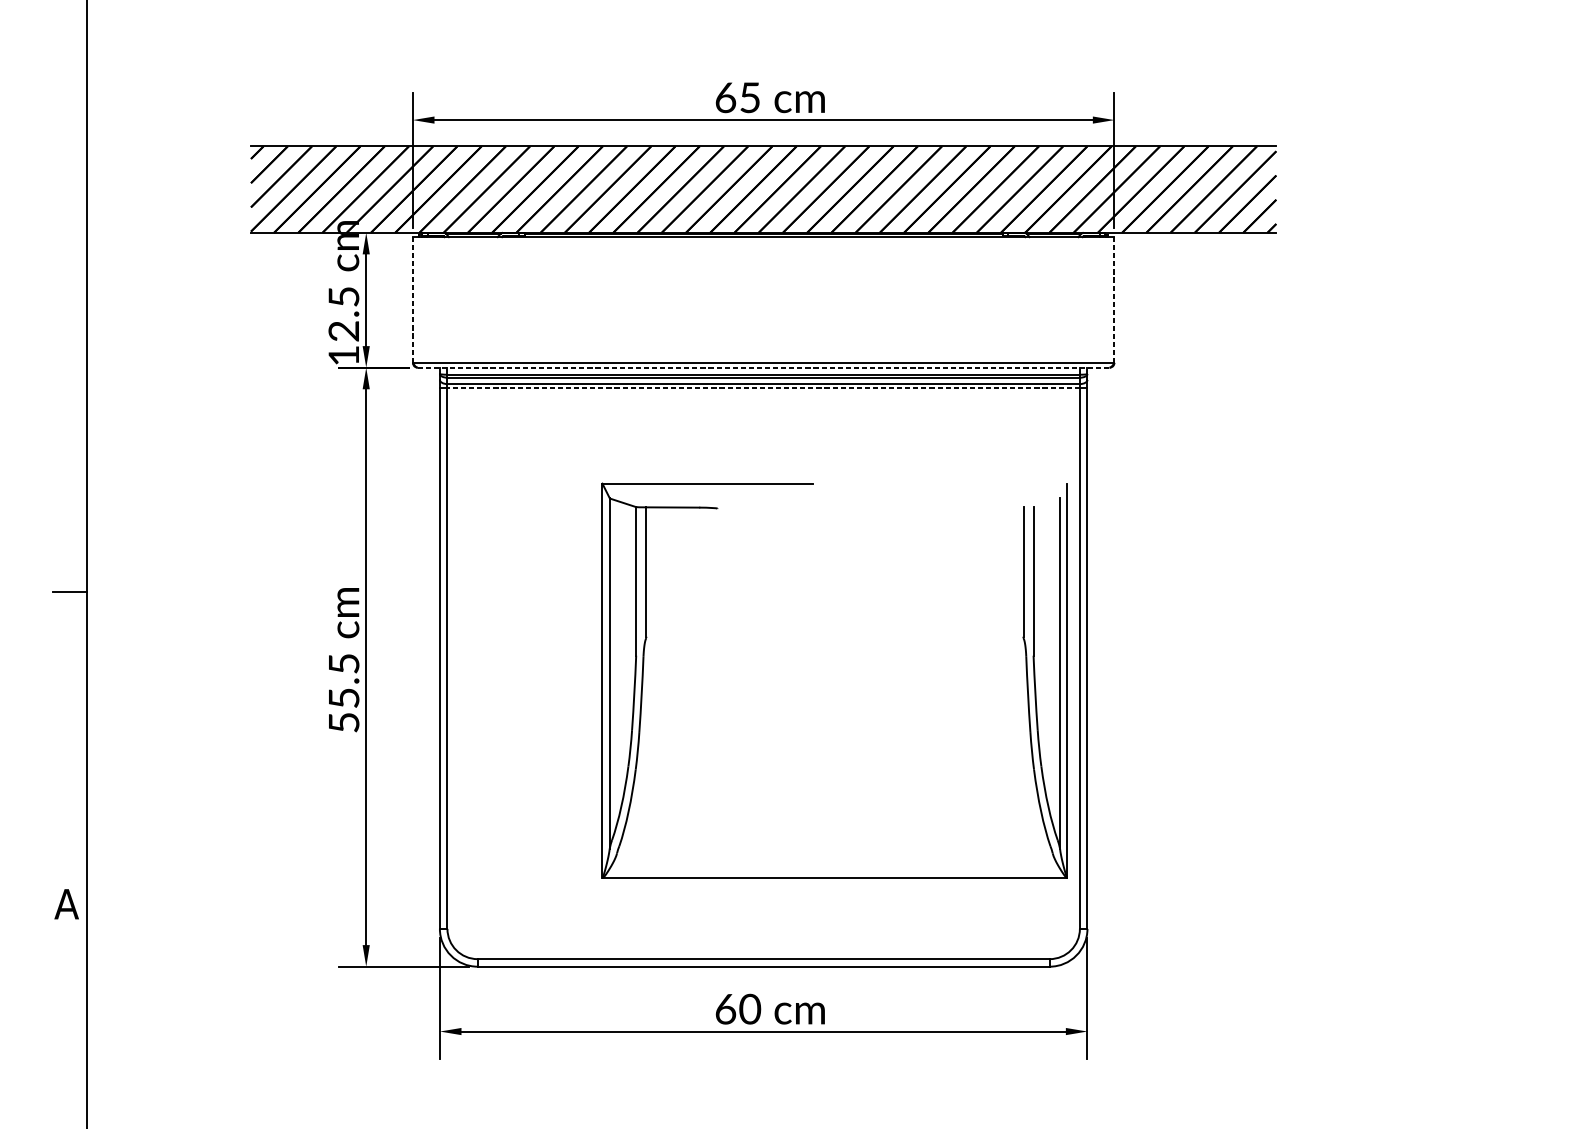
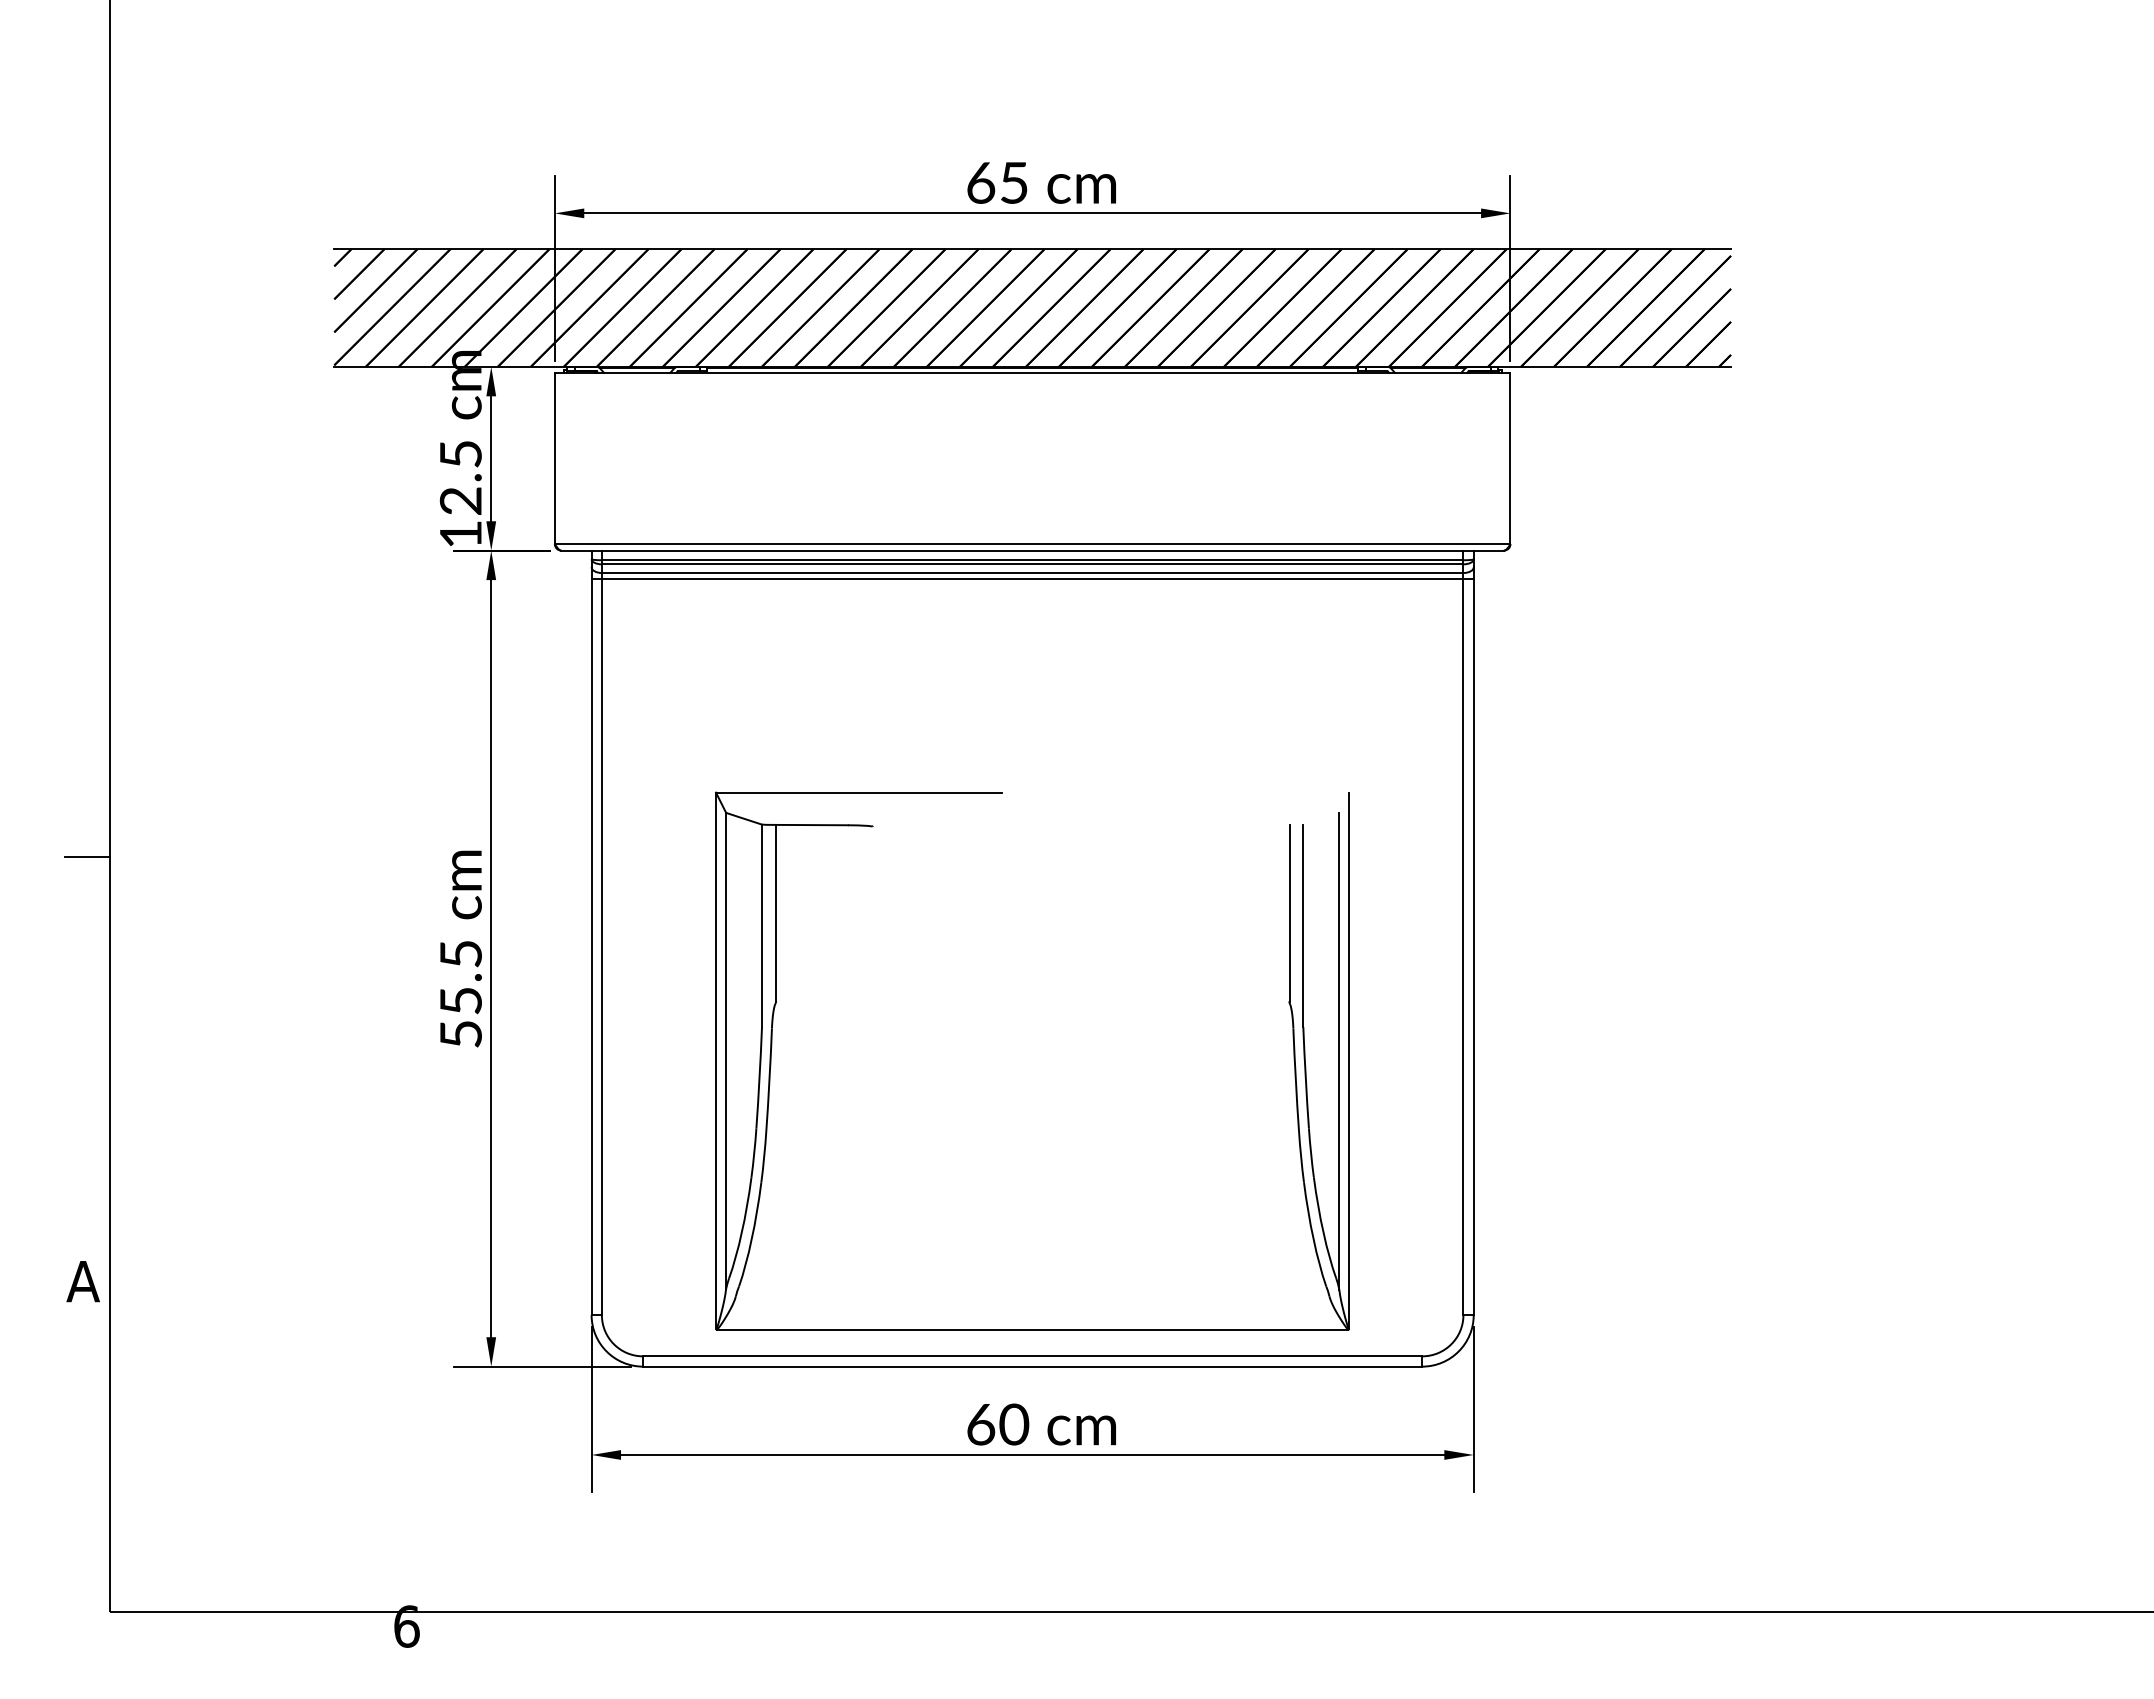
line: (412, 300) -> (554, 458), dashed -> solid
line: (1114, 300) -> (1510, 458), dashed -> solid
line: (764, 367) -> (1033, 550), dashed -> solid
line: (763, 388) -> (1032, 578), dashed -> solid
part: (643, 670) -> (772, 1046), moved

